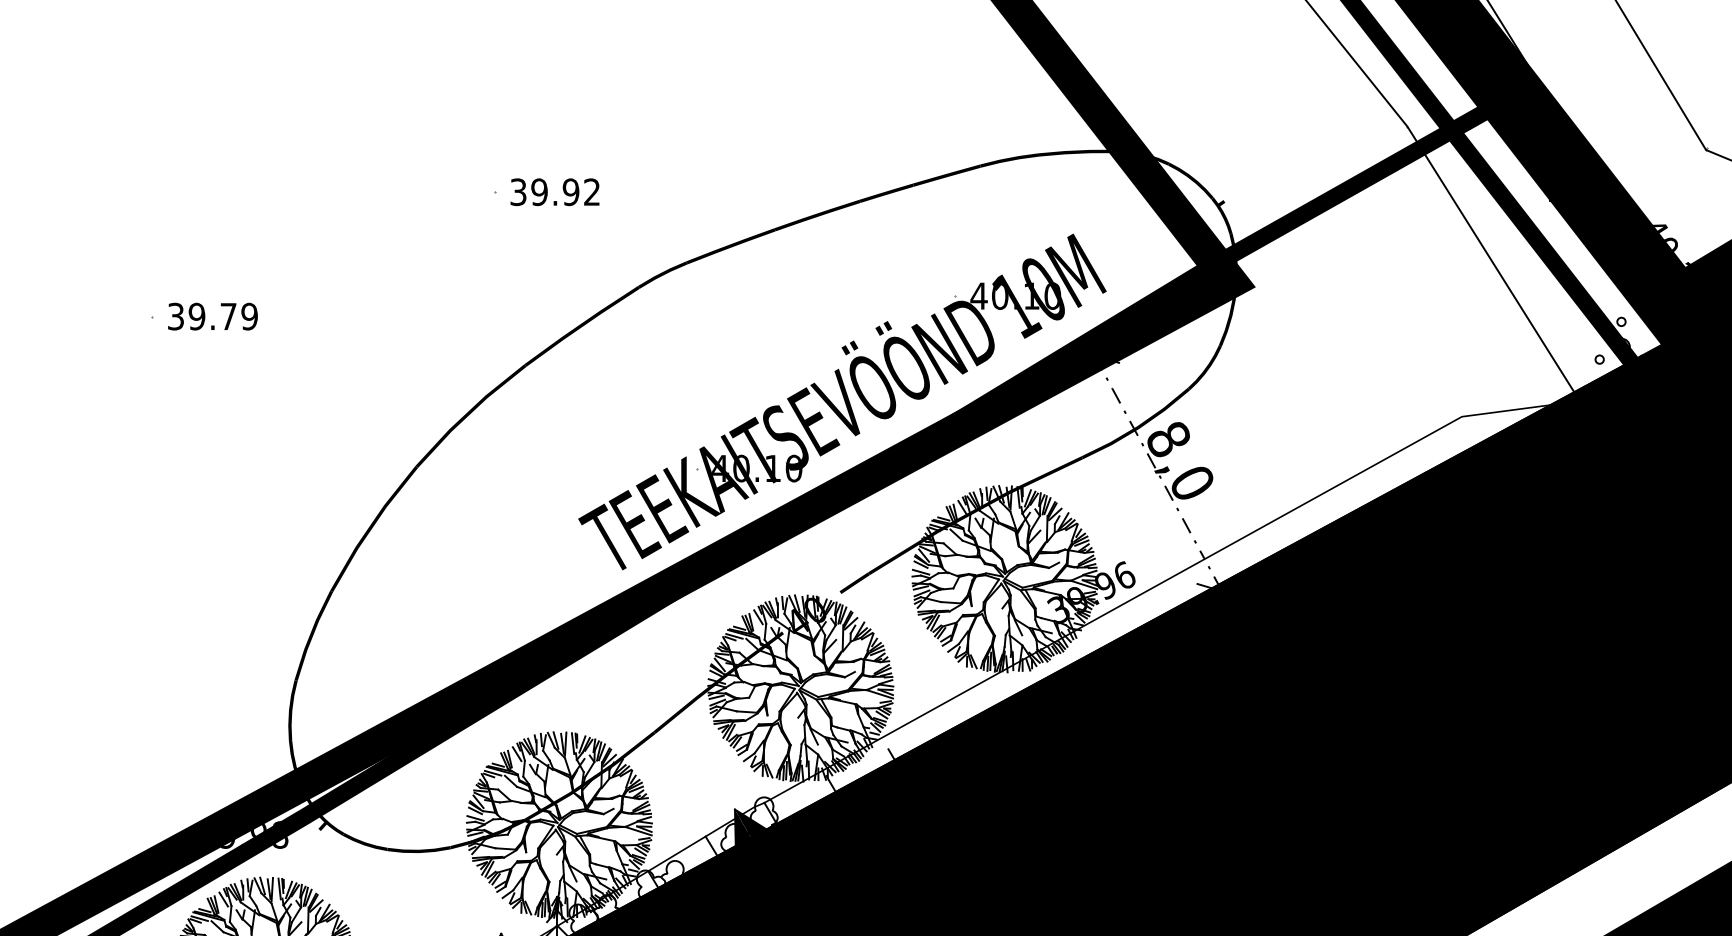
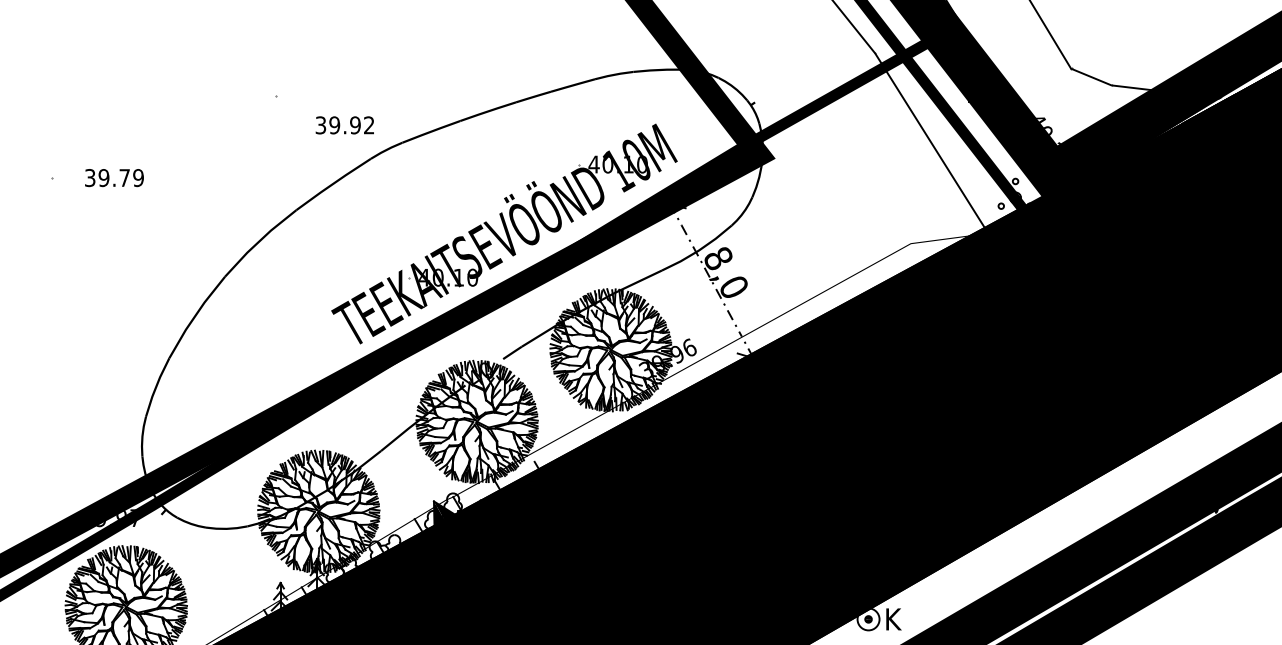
text: (554, 192) -> (344, 125), moved
text: (212, 317) -> (114, 178), moved
text: (280, 835) -> (135, 518), 39.98 -> 39.97

